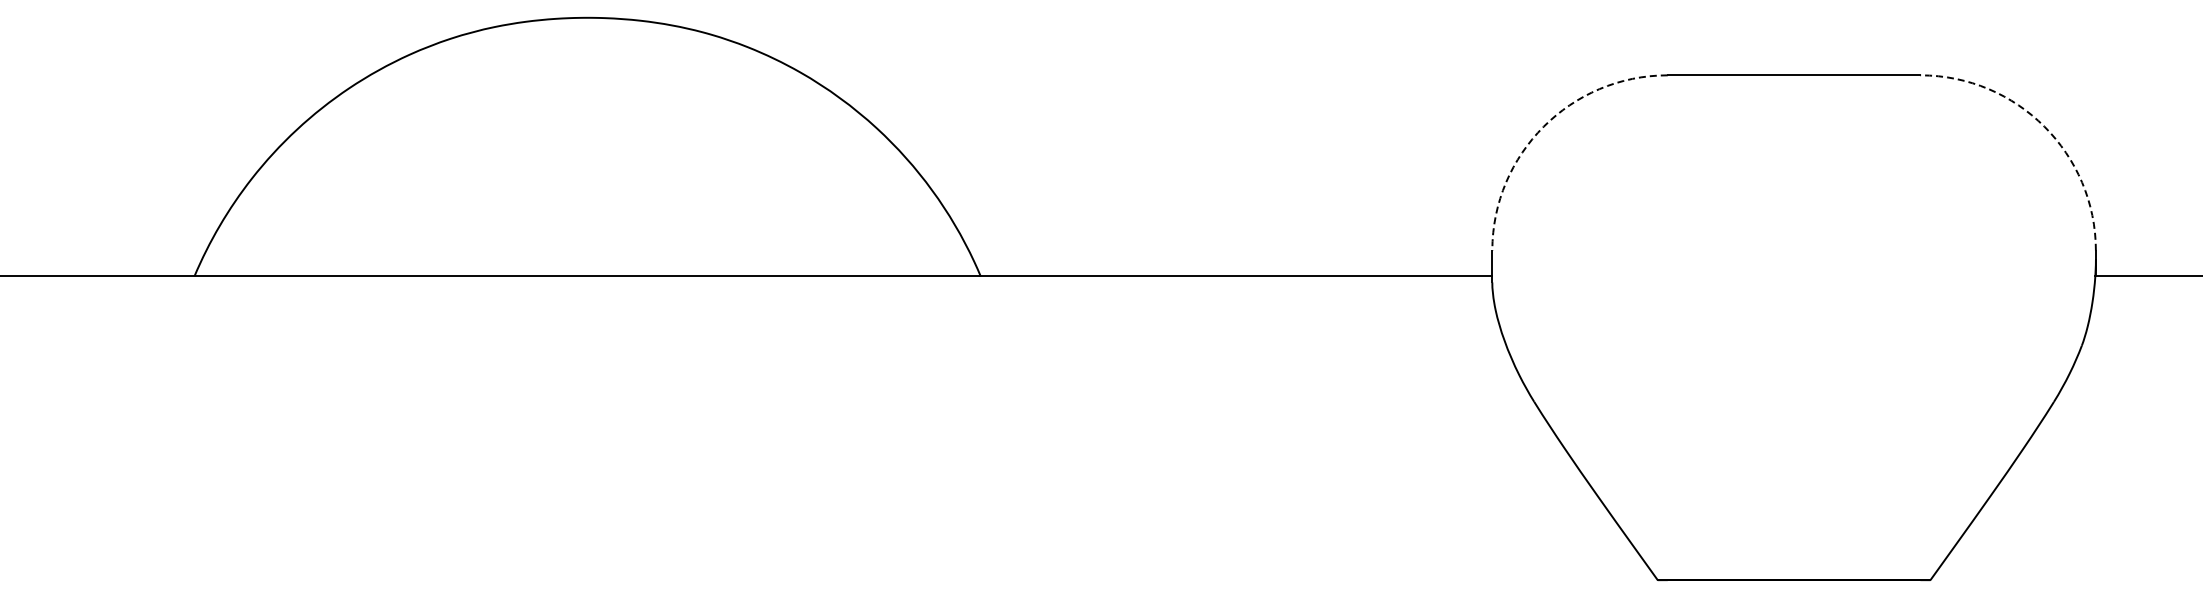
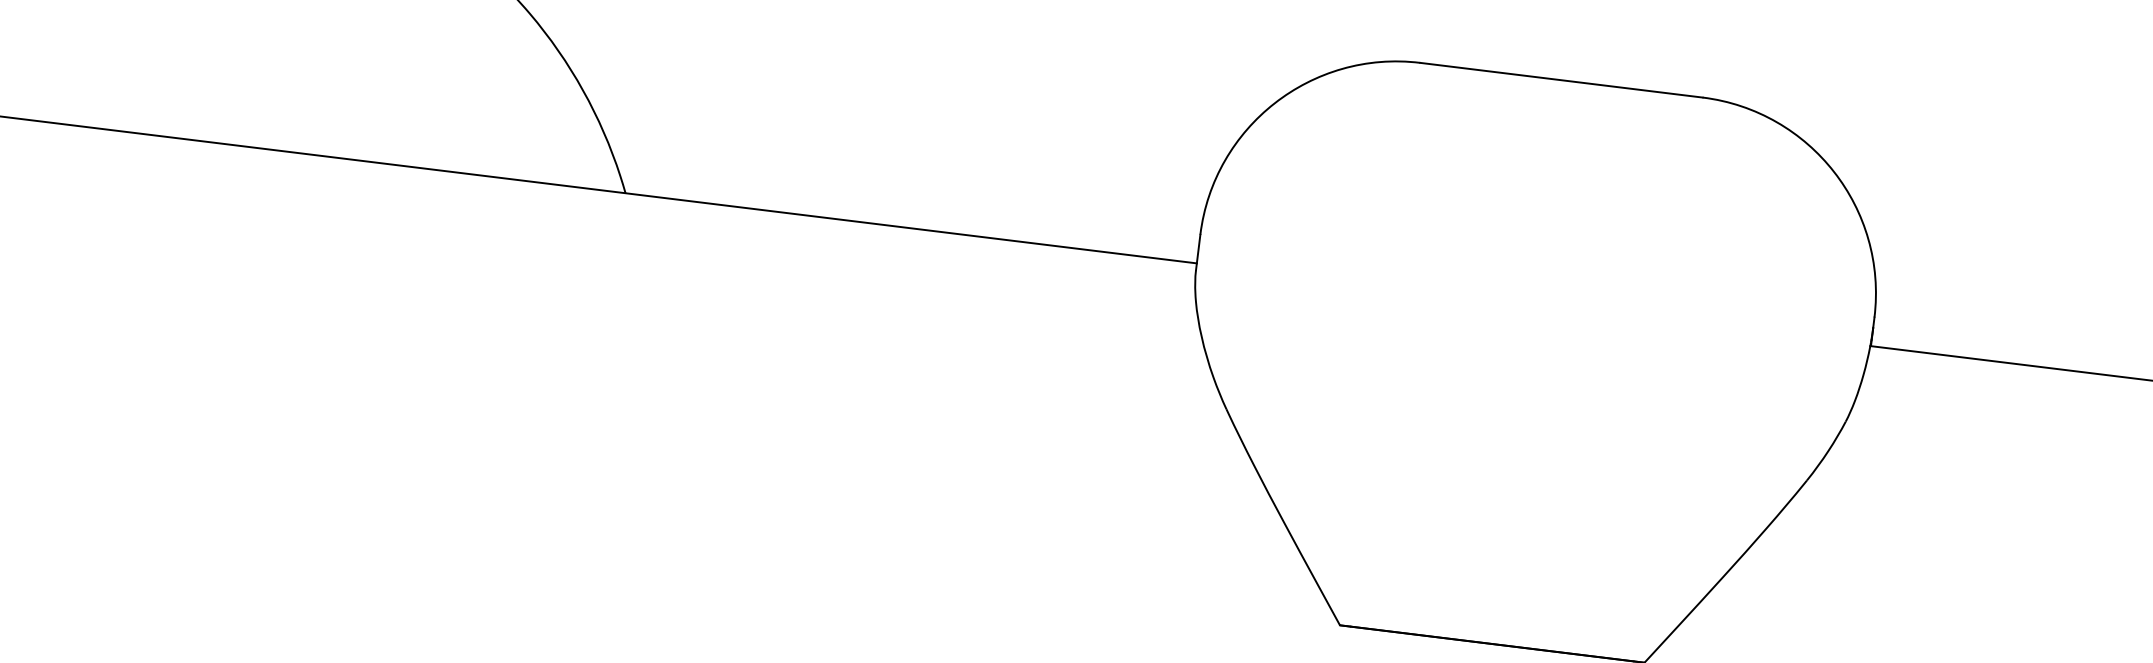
arc: (1543, 126) -> (1274, 102), dashed -> solid
arc: (2044, 126) -> (1834, 171), dashed -> solid

